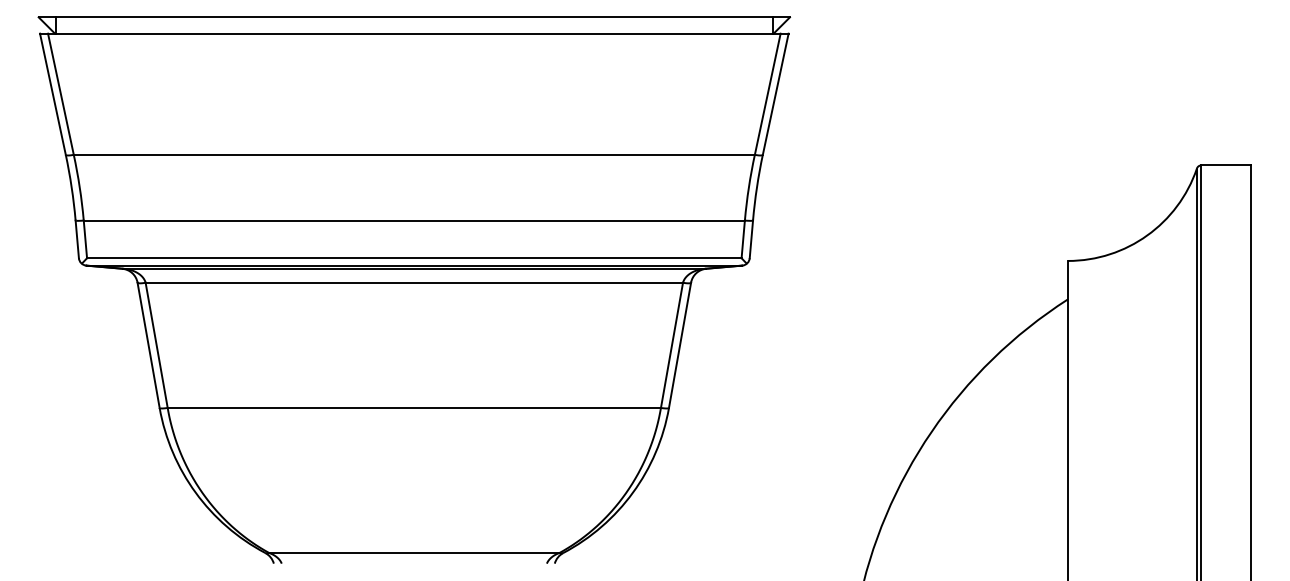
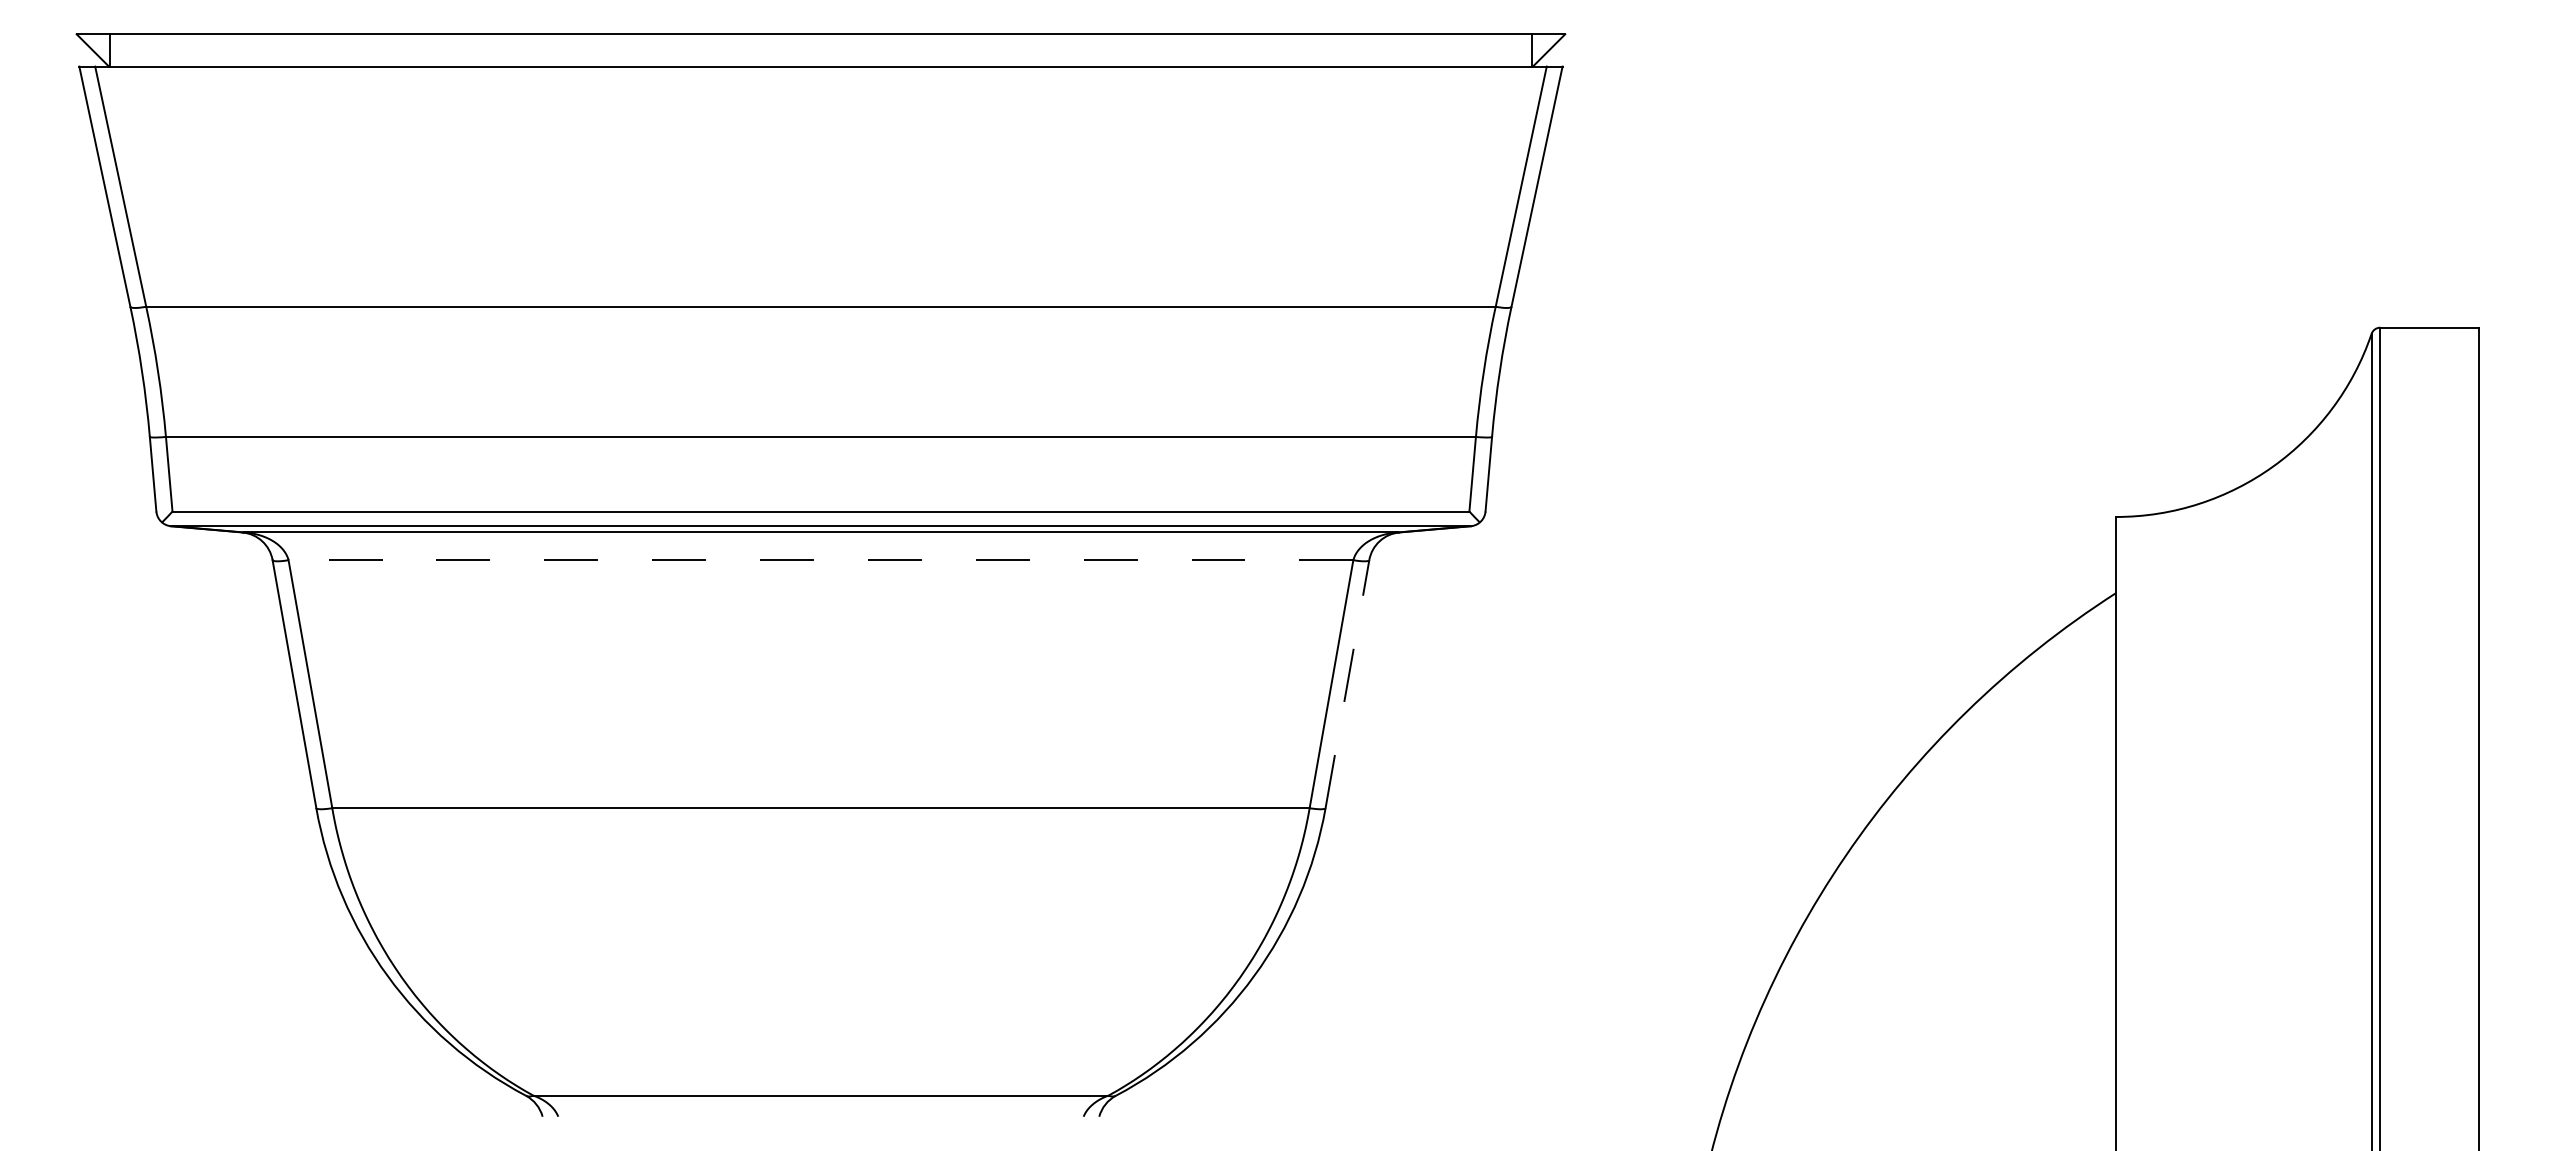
line: (414, 282) -> (821, 559), solid -> dashed
line: (680, 345) -> (1348, 684), solid -> dashed

